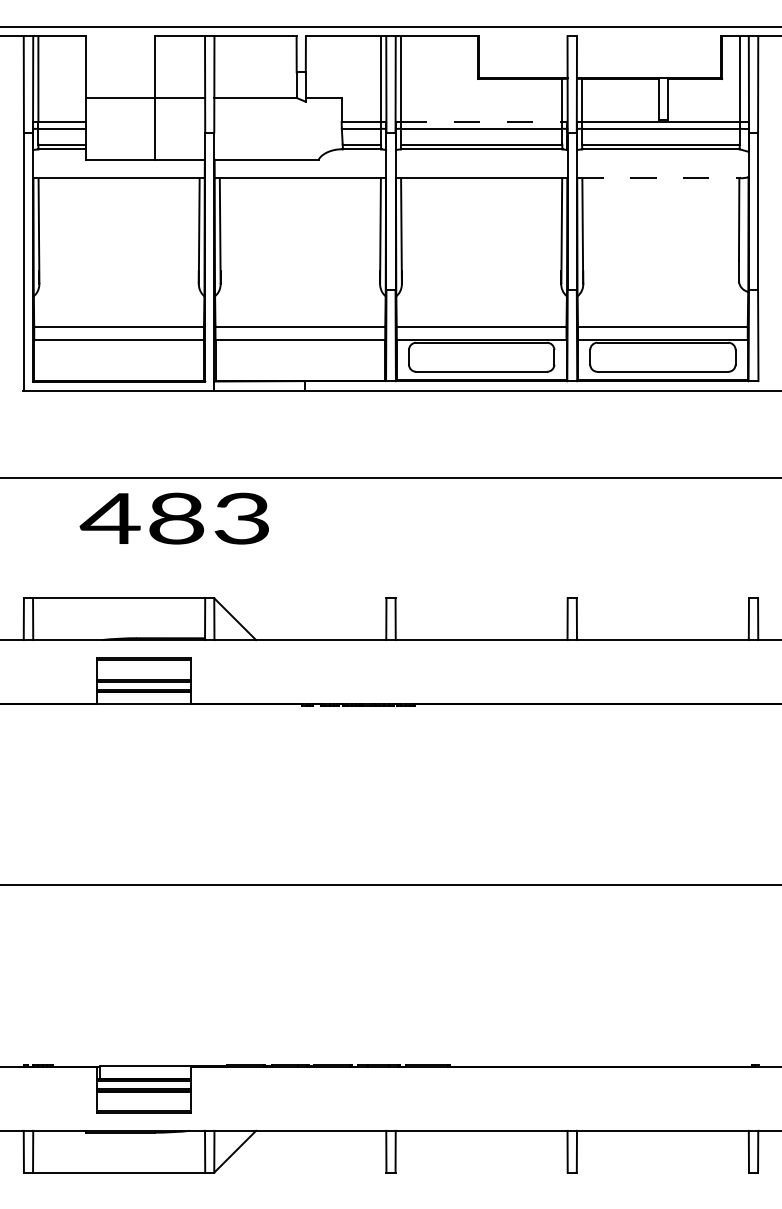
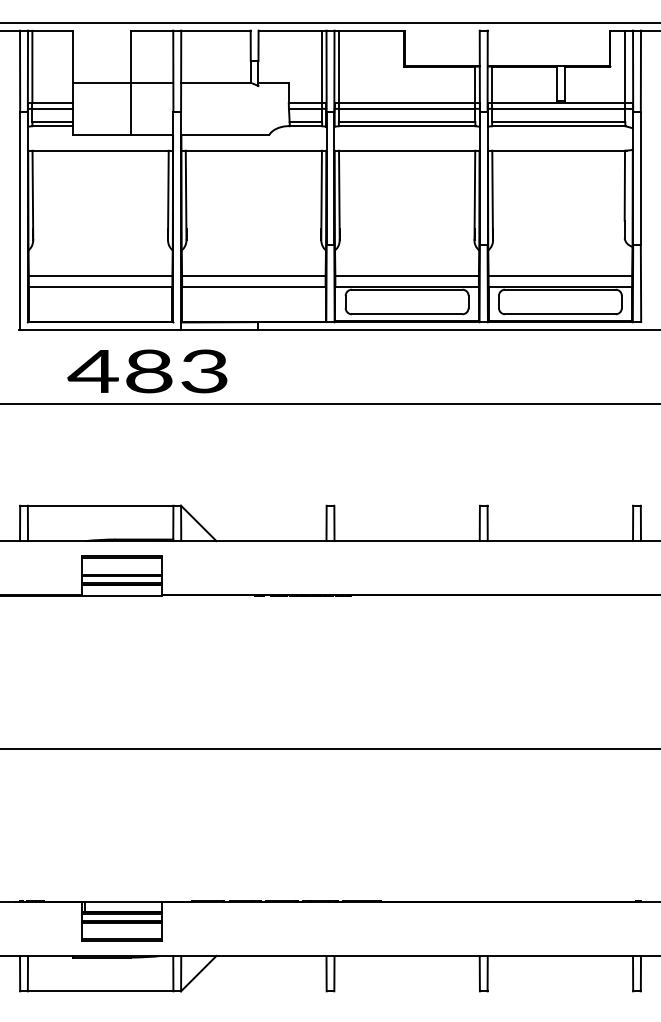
line: (482, 122) -> (407, 103), dashed -> solid
line: (659, 178) -> (557, 150), dashed -> solid
text: (174, 518) -> (147, 371), moved

